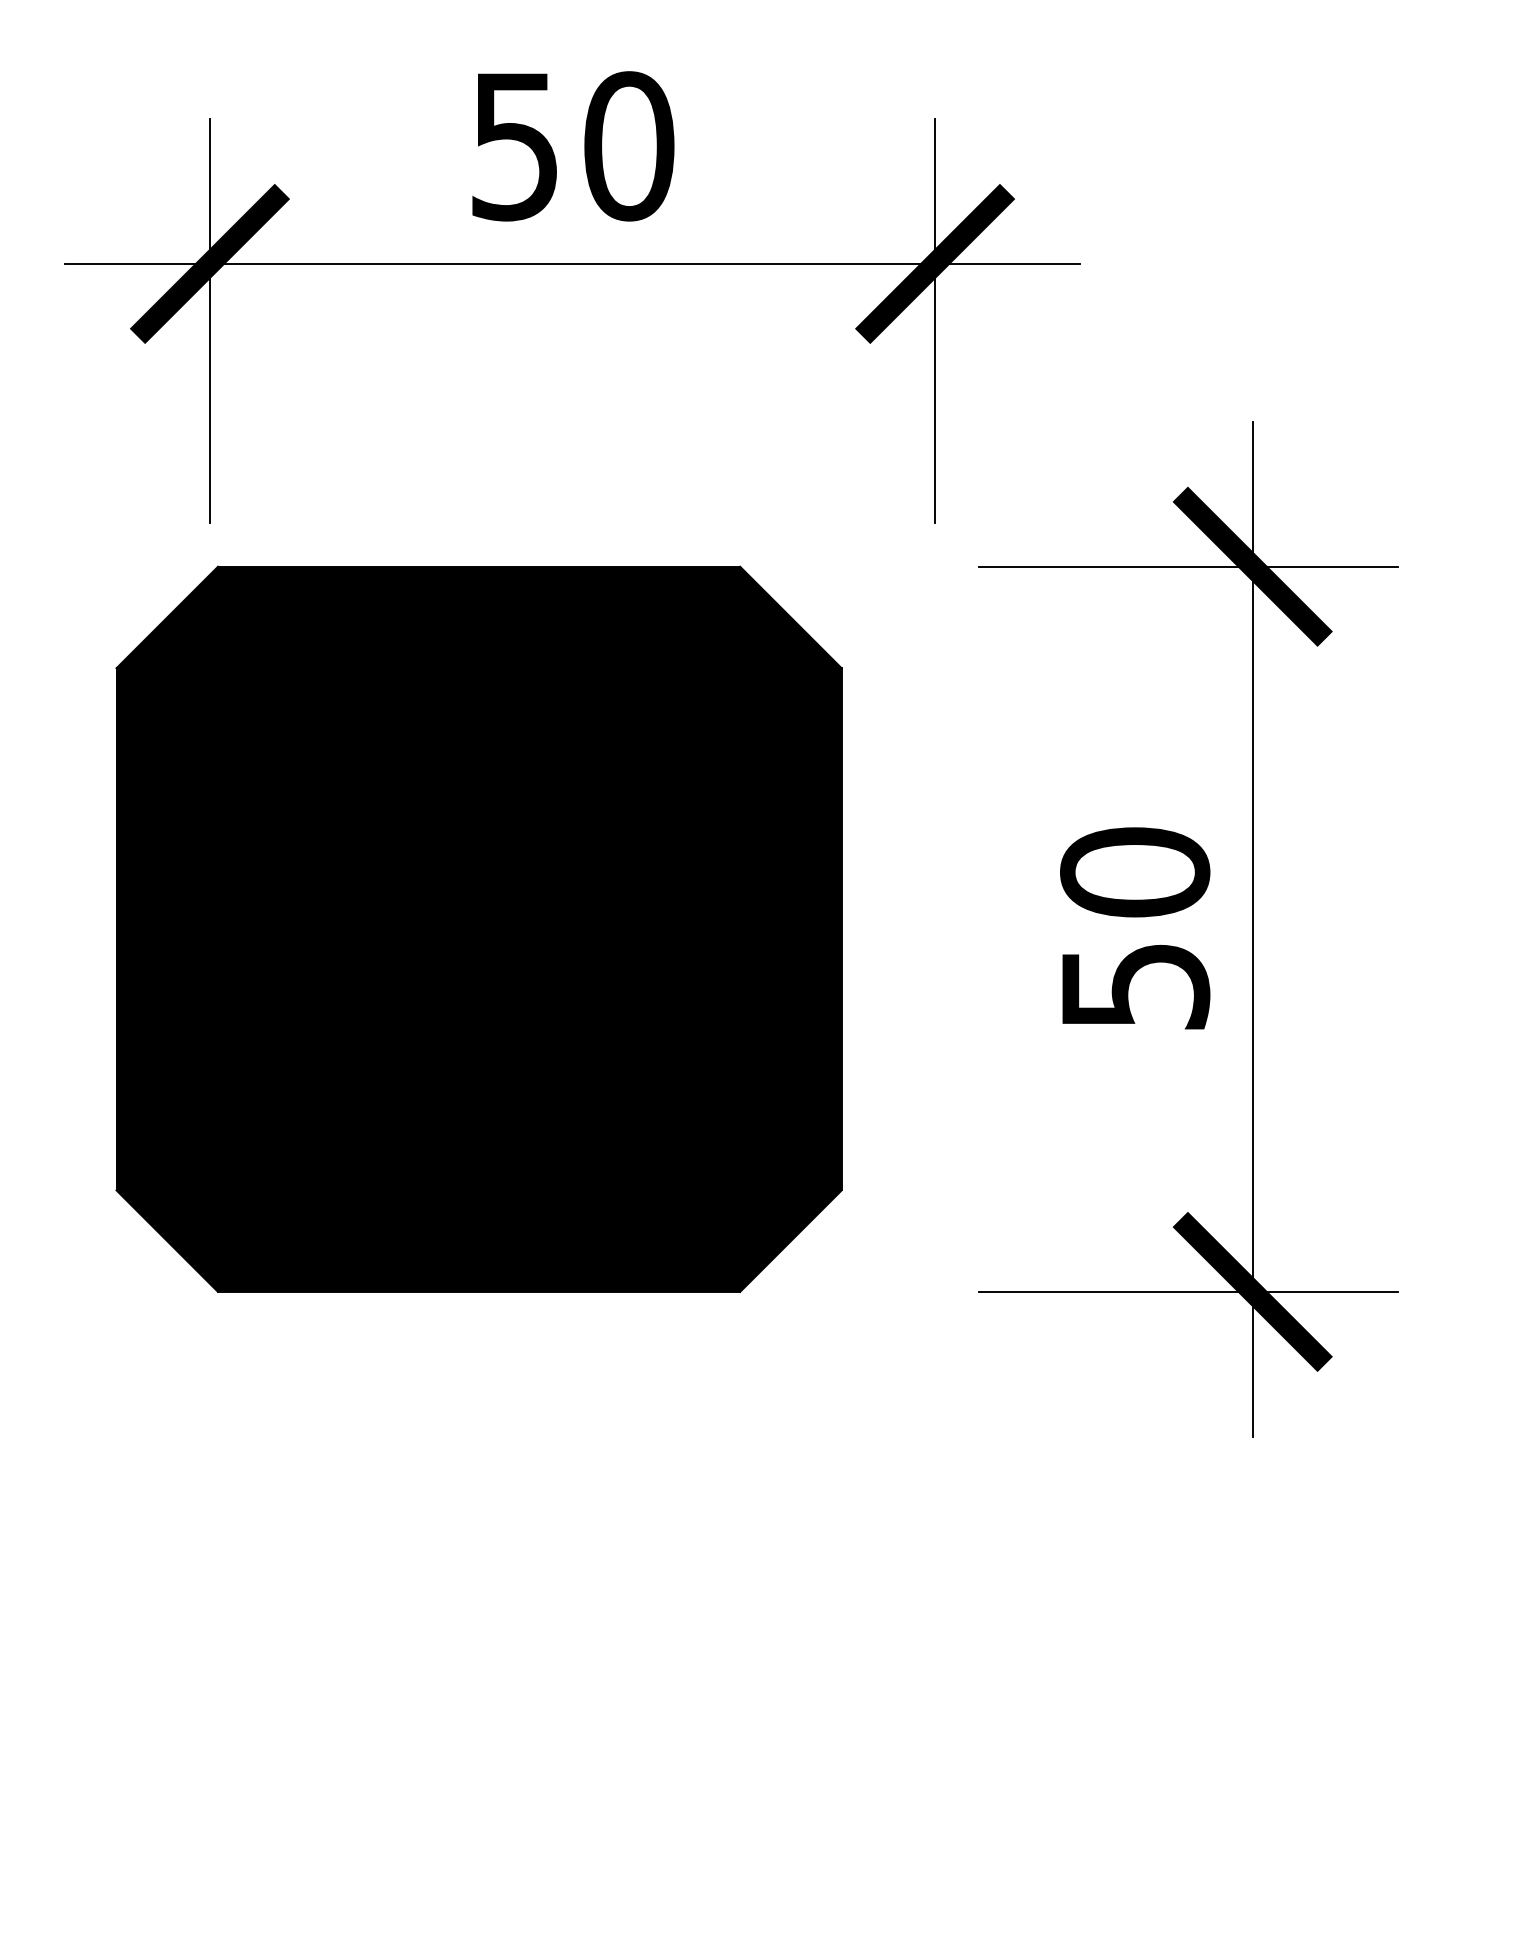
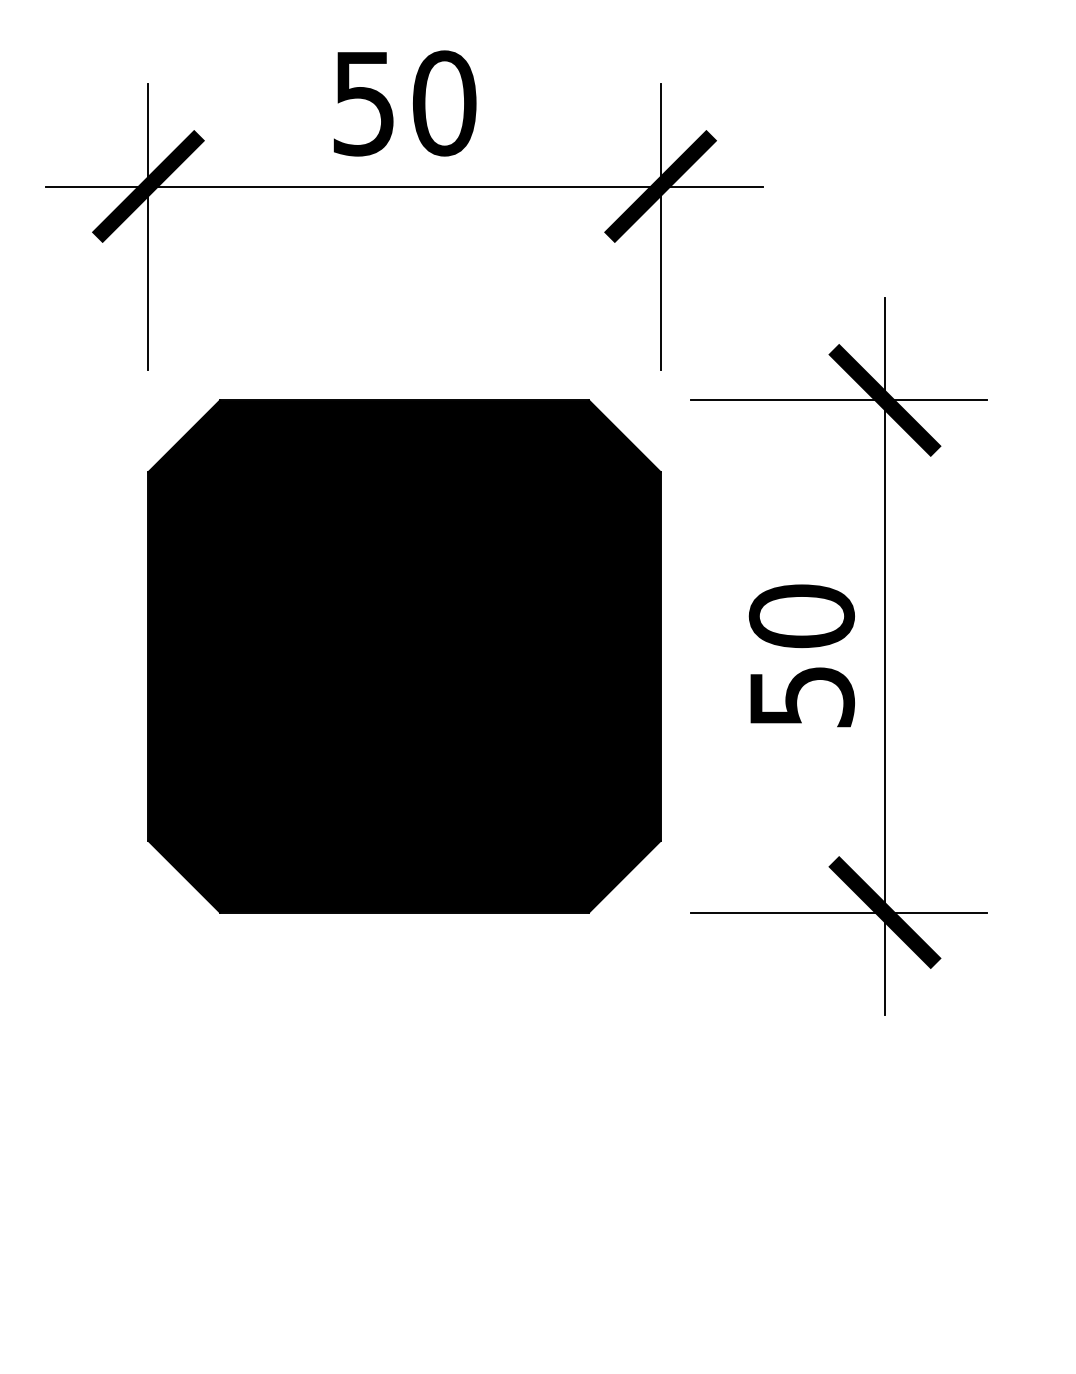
part: (479, 929) -> (404, 656), moved

